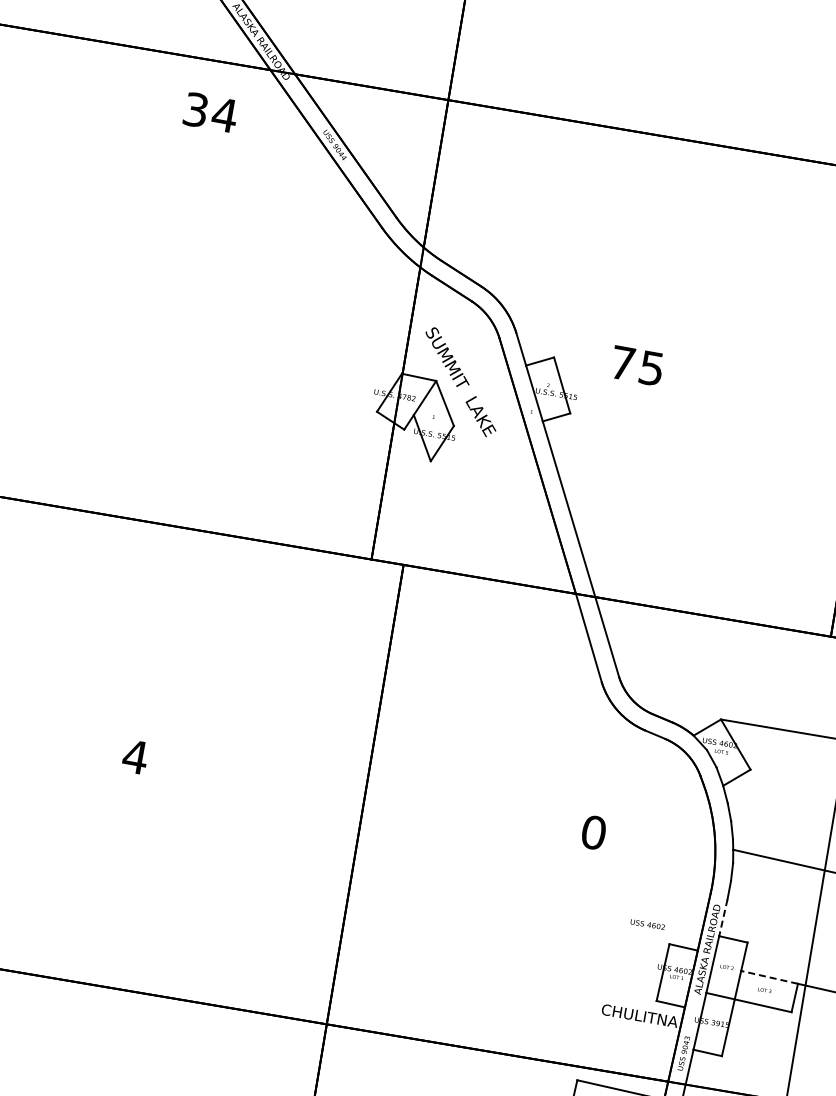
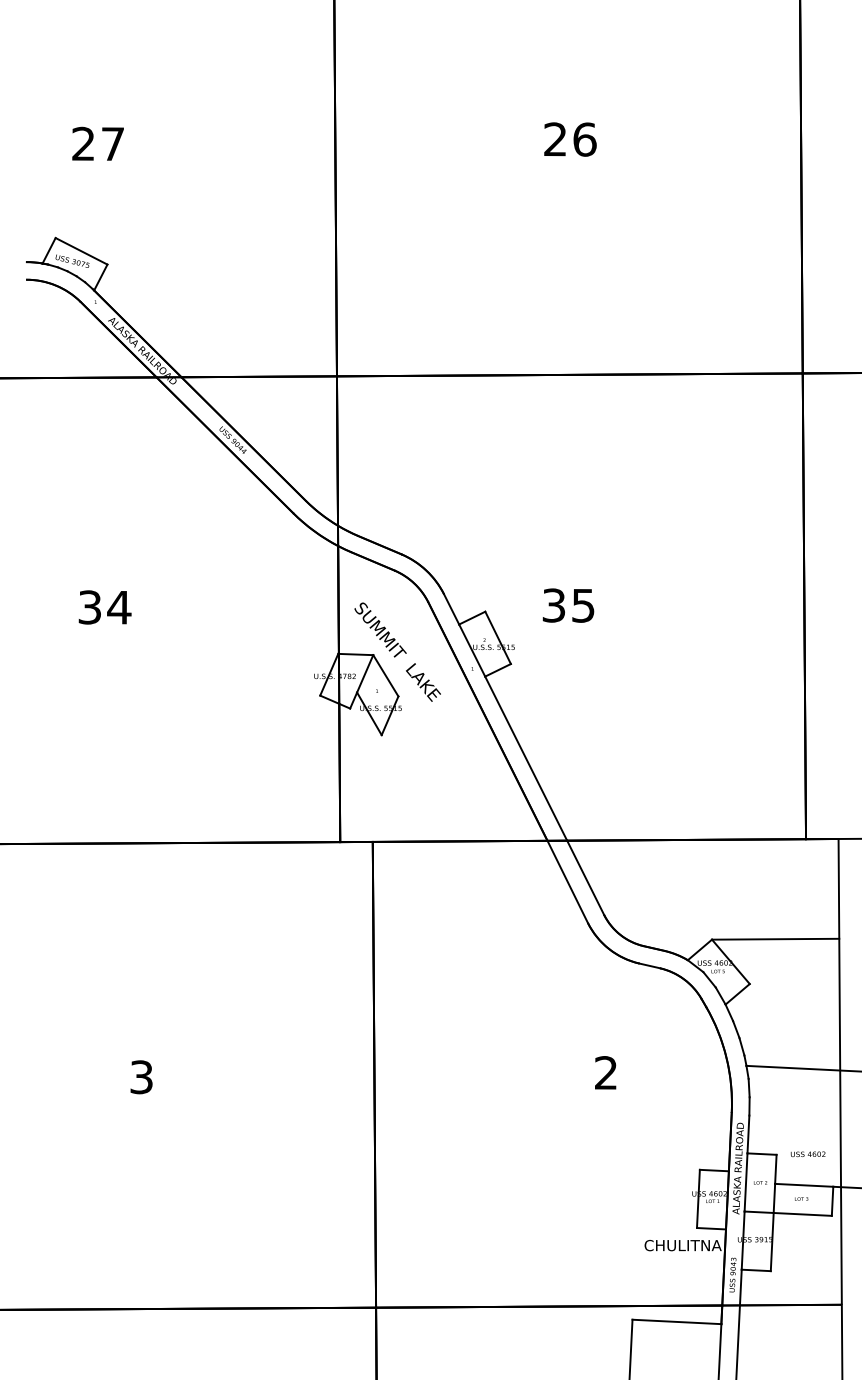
text: (210, 112) -> (104, 607), moved
text: (622, 363) -> (553, 605), 75 -> 35
text: (135, 757) -> (141, 1077), 4 -> 3
text: (593, 832) -> (605, 1072), 0 -> 2
line: (723, 917) -> (748, 1134), dashed -> solid
text: (647, 923) -> (807, 1153), moved
line: (768, 977) -> (803, 1185), dashed -> solid

